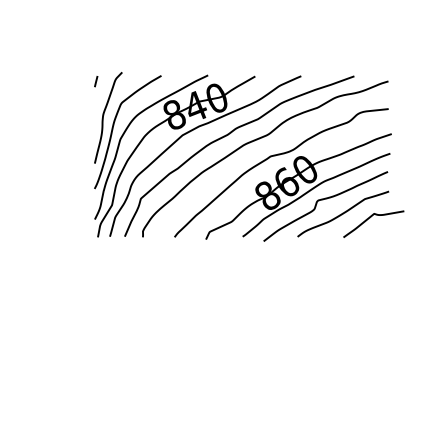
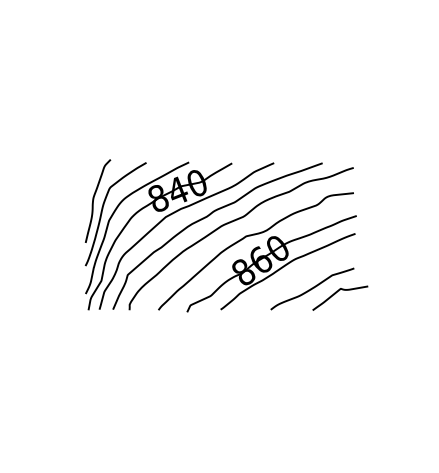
curve: (95, 80) -> (86, 167), removed
curve: (324, 200) -> (295, 276), removed

